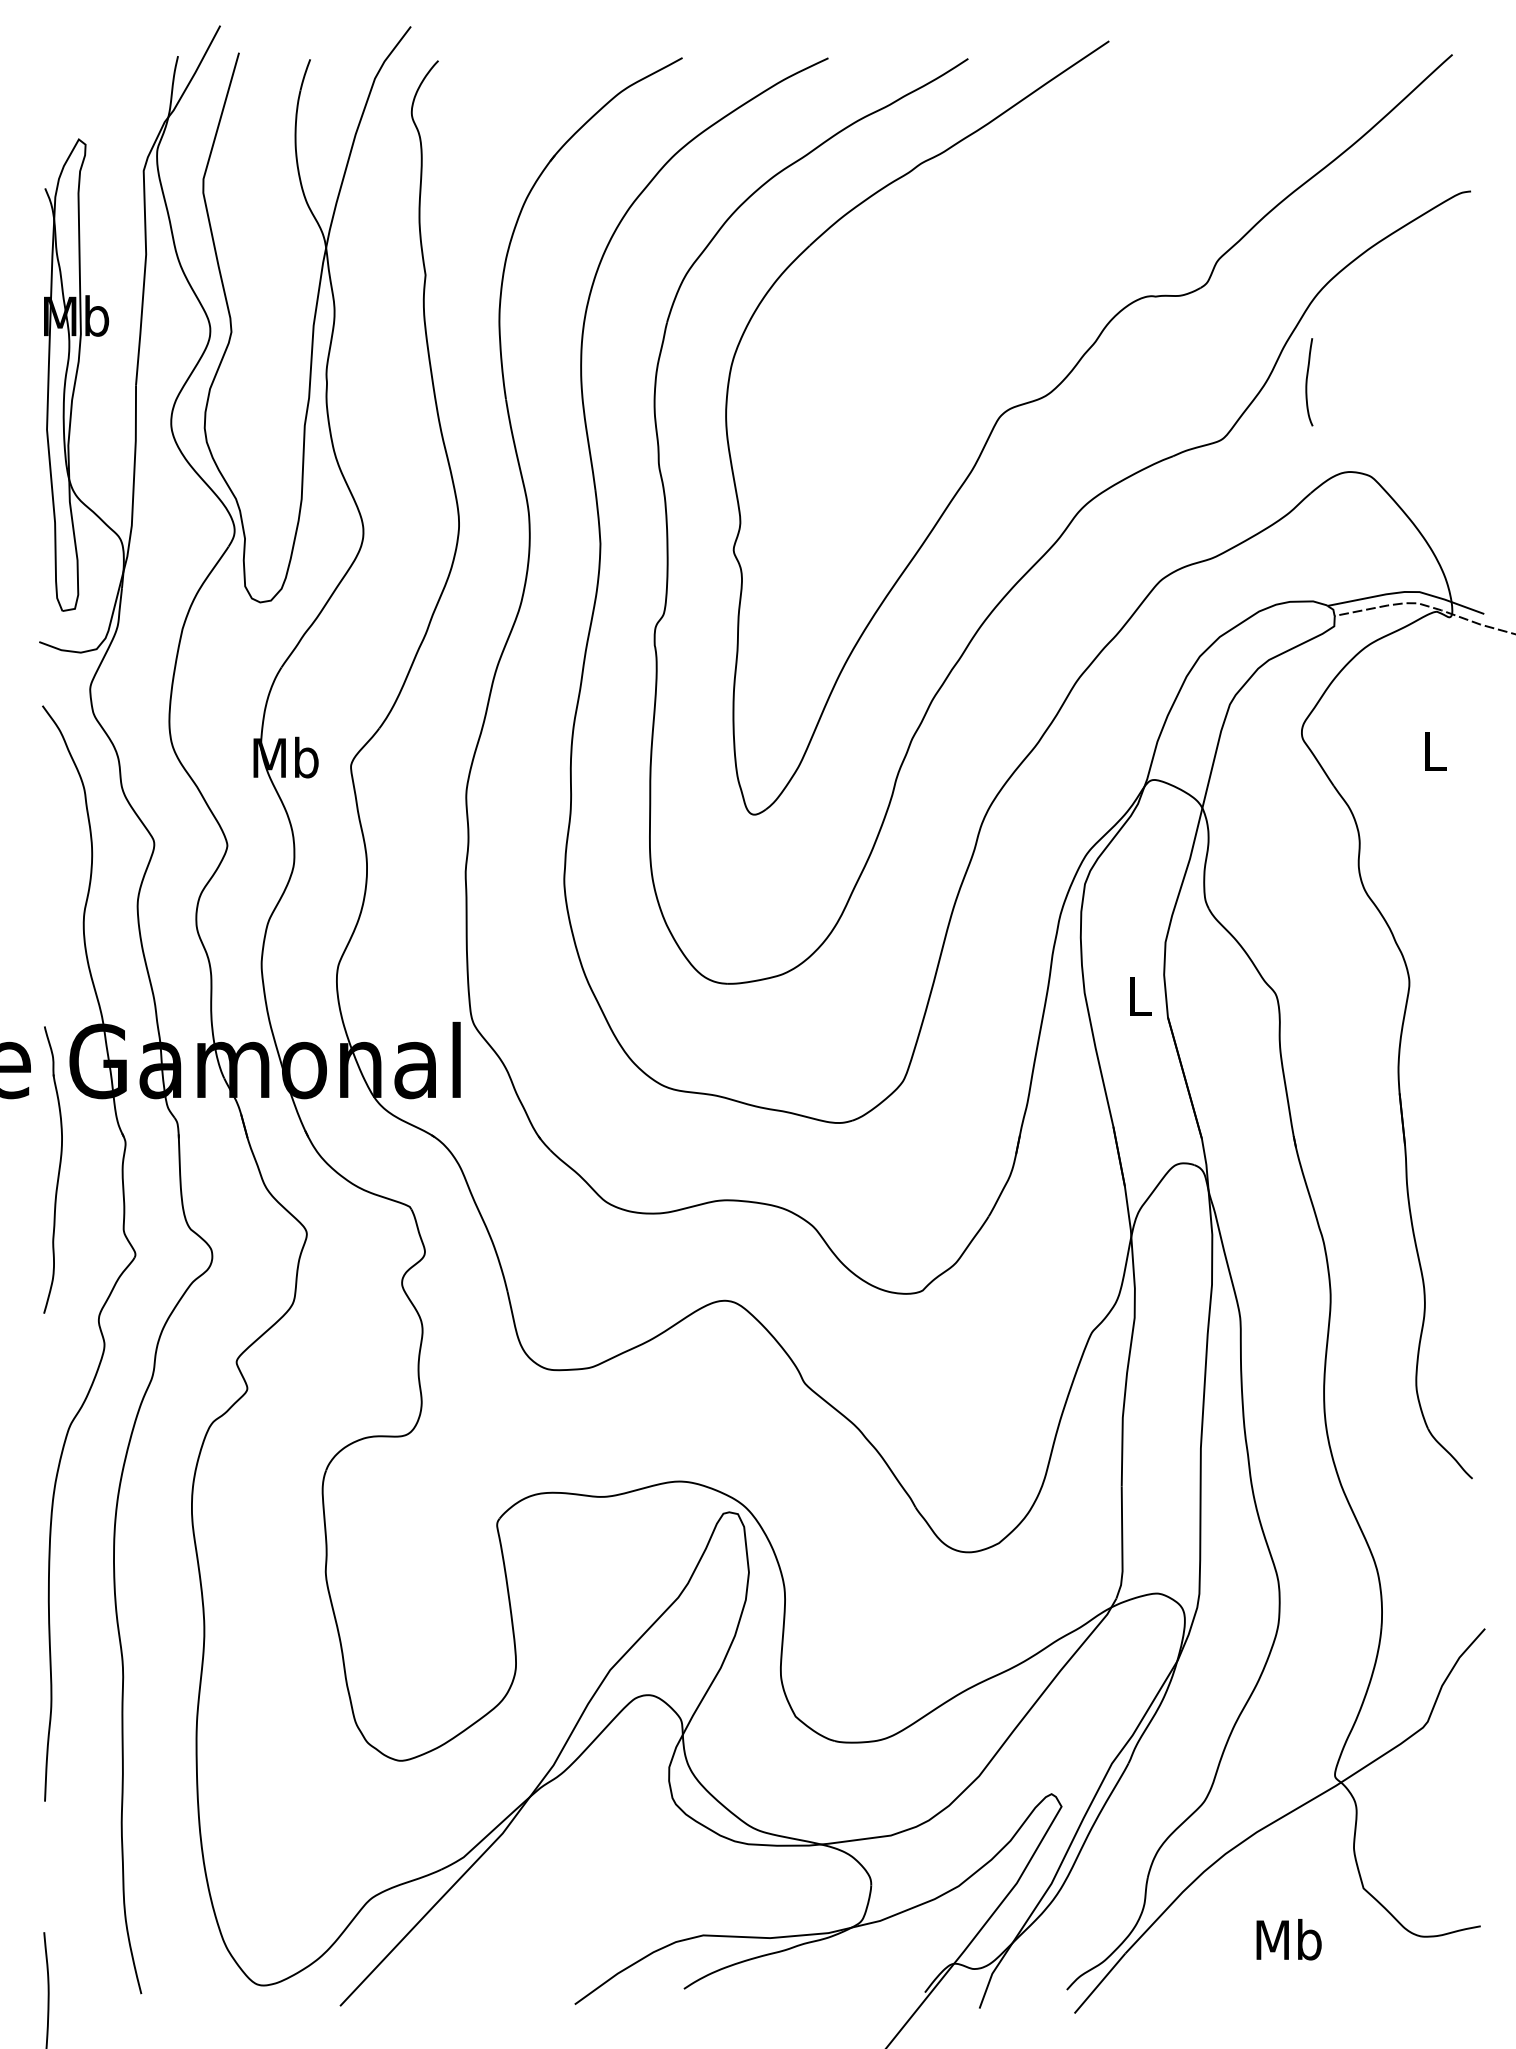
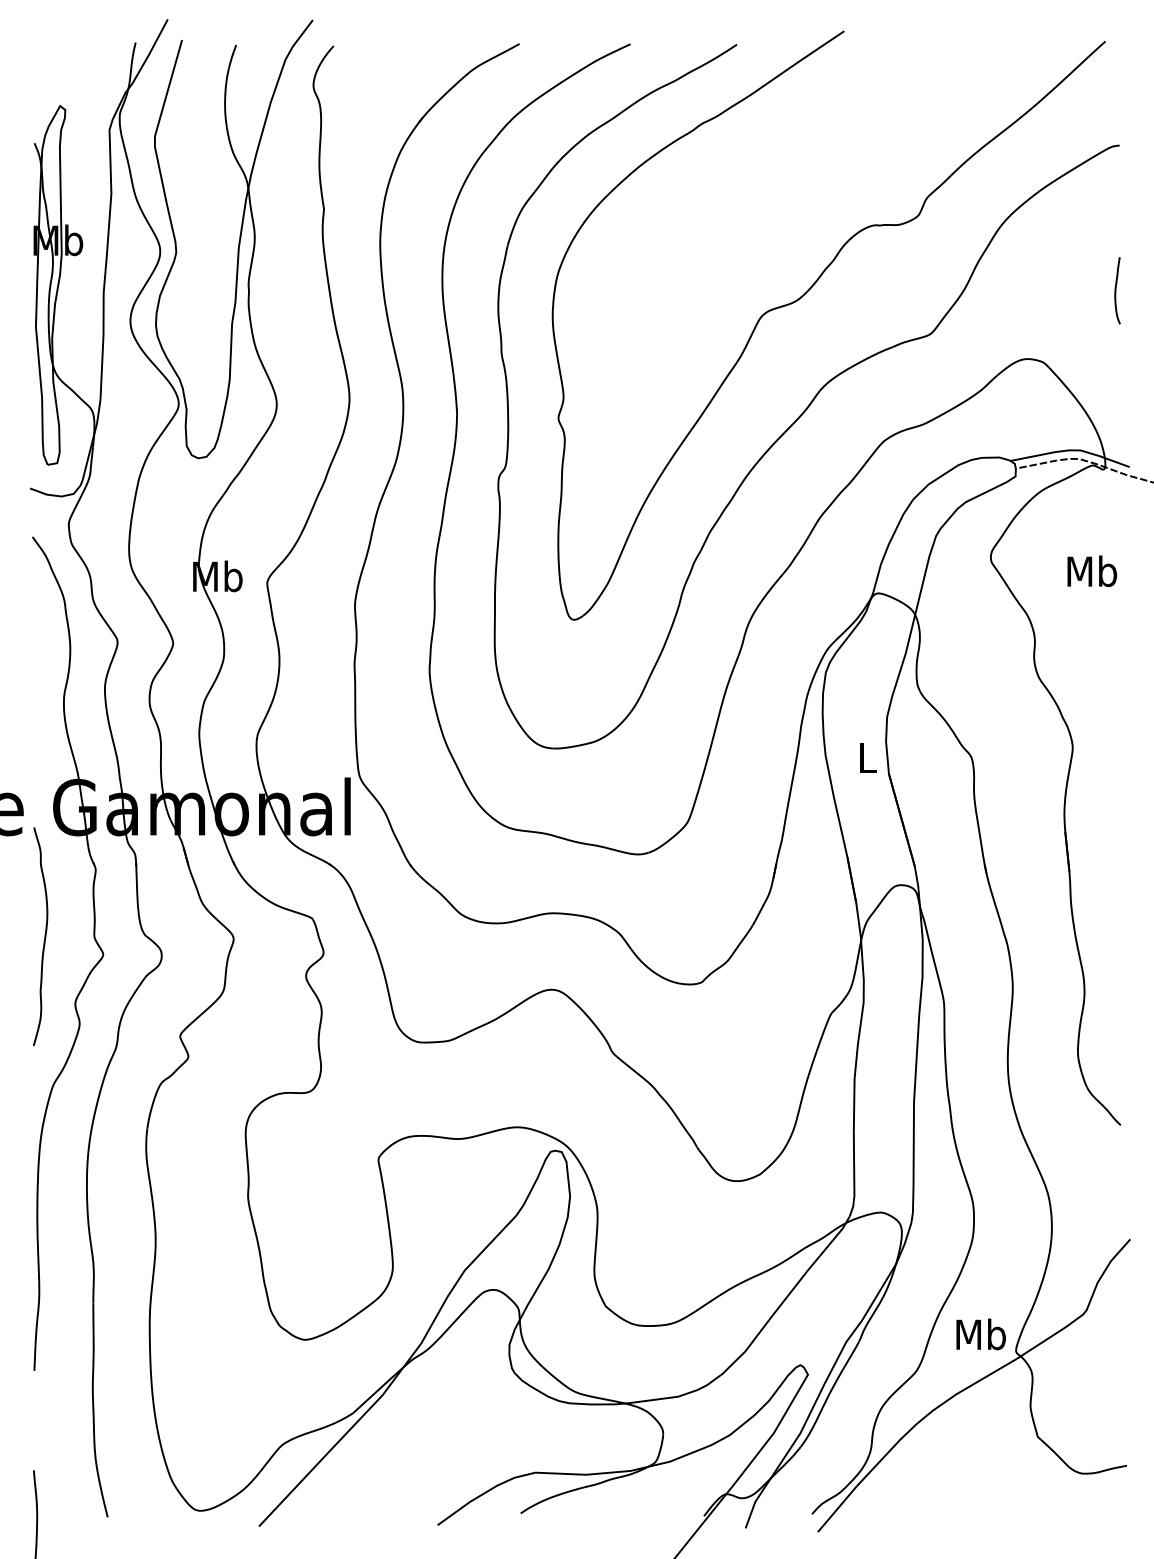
curve: (1307, 382) -> (1116, 290), moved
text: (1434, 750) -> (1091, 570), L -> Mb
part: (52, 1169) -> (40, 936), moved
text: (1288, 1939) -> (980, 1334), moved

